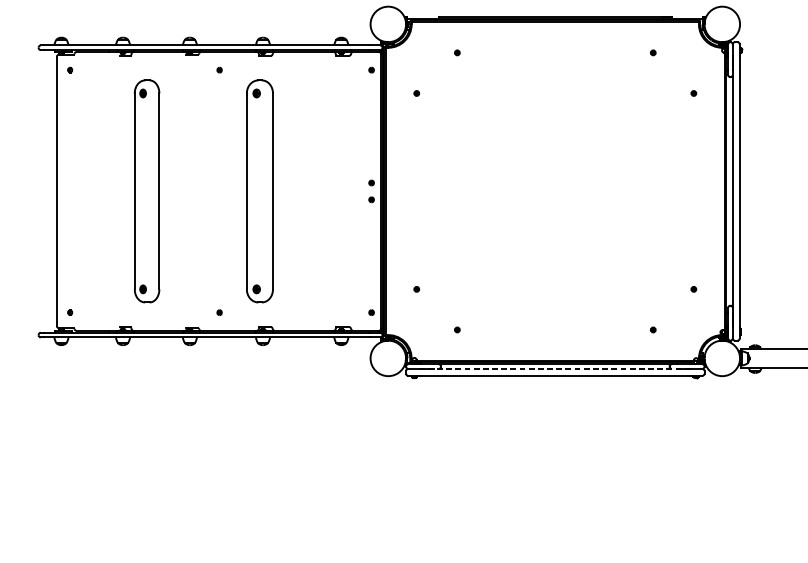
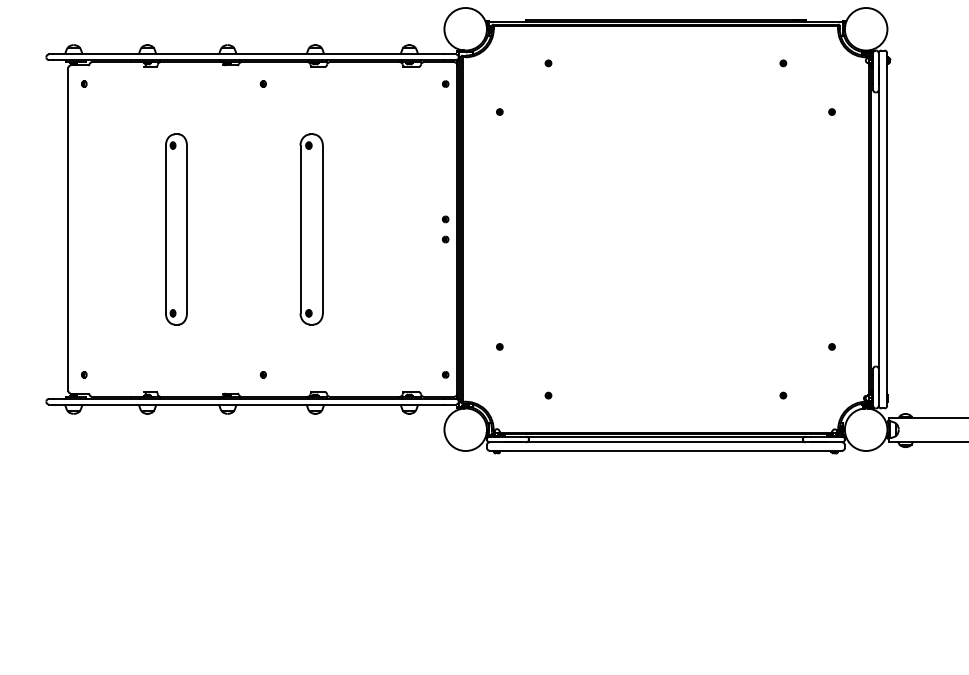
part: (147, 191) -> (176, 229), size x0.71
part: (259, 191) -> (311, 229), size x0.71
line: (554, 369) -> (665, 442), dashed -> solid

